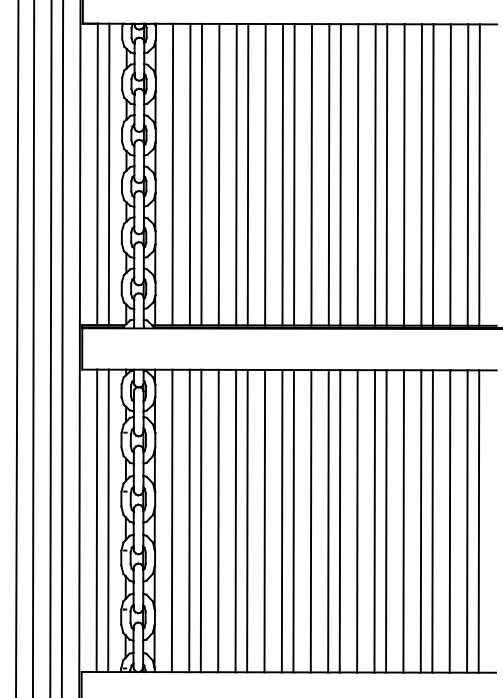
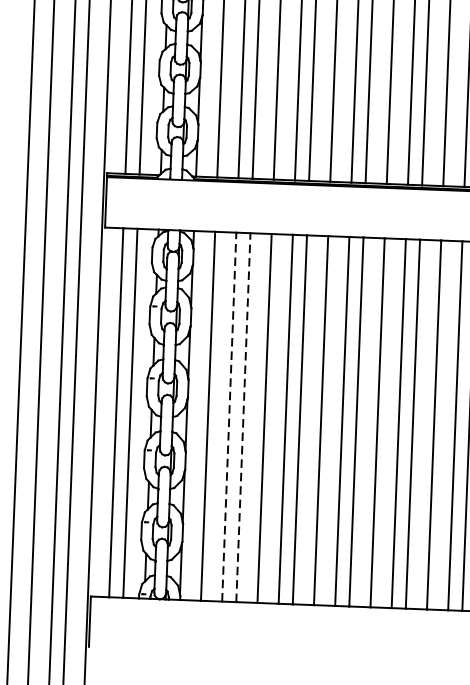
line: (189, 520) -> (229, 416), solid -> dashed
line: (201, 520) -> (243, 417), solid -> dashed

